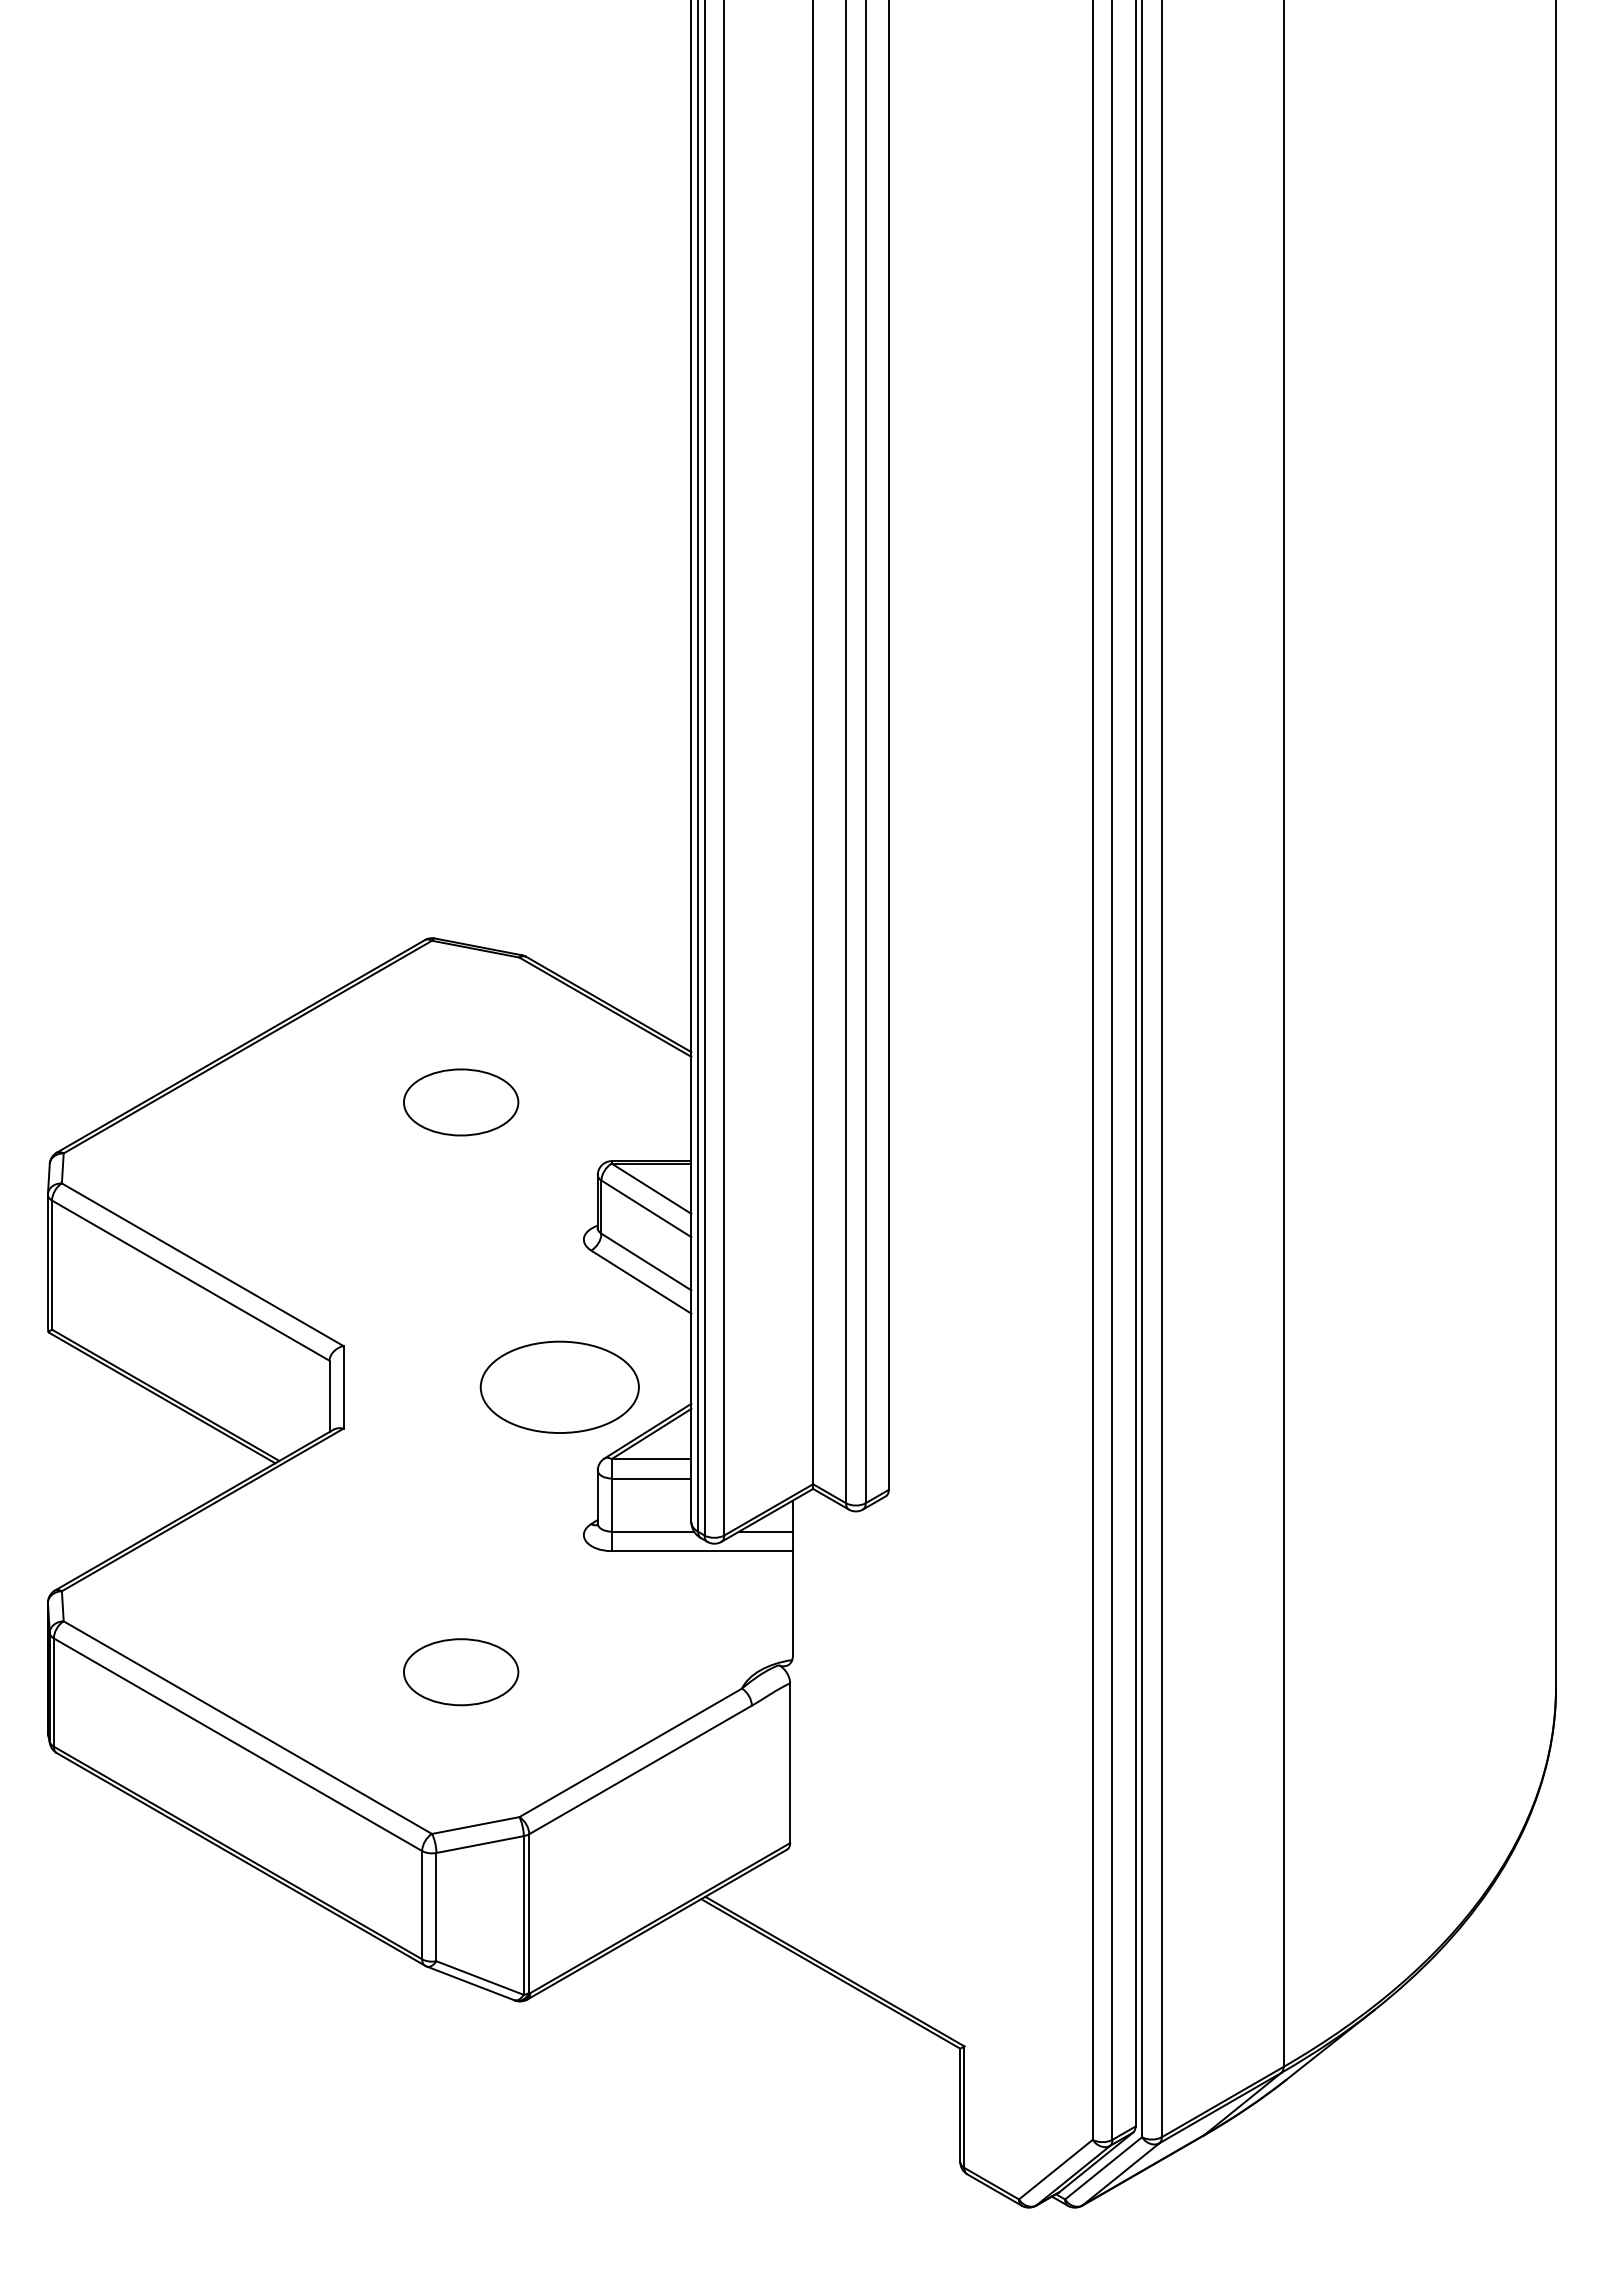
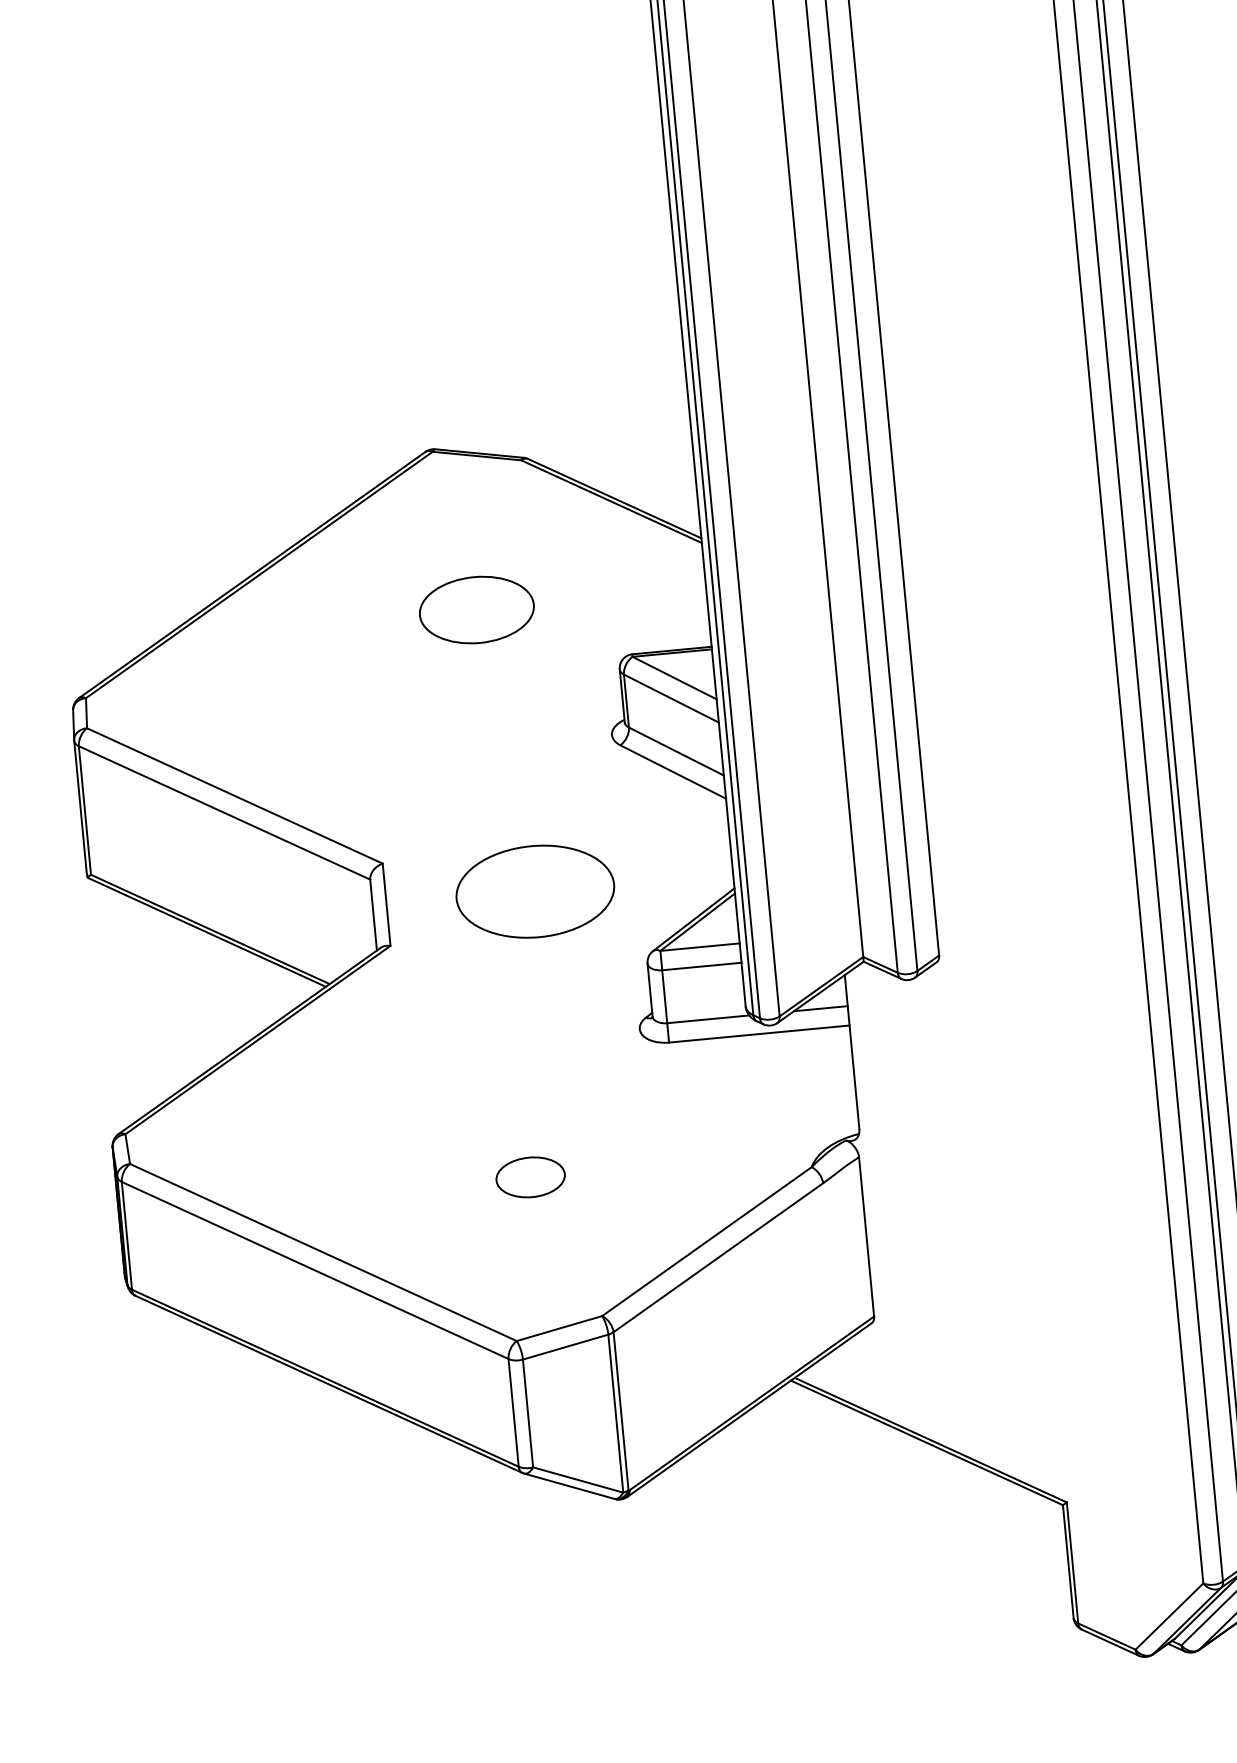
part: (559, 1386) -> (534, 890), moved
part: (461, 1672) -> (530, 1177), size x0.6

